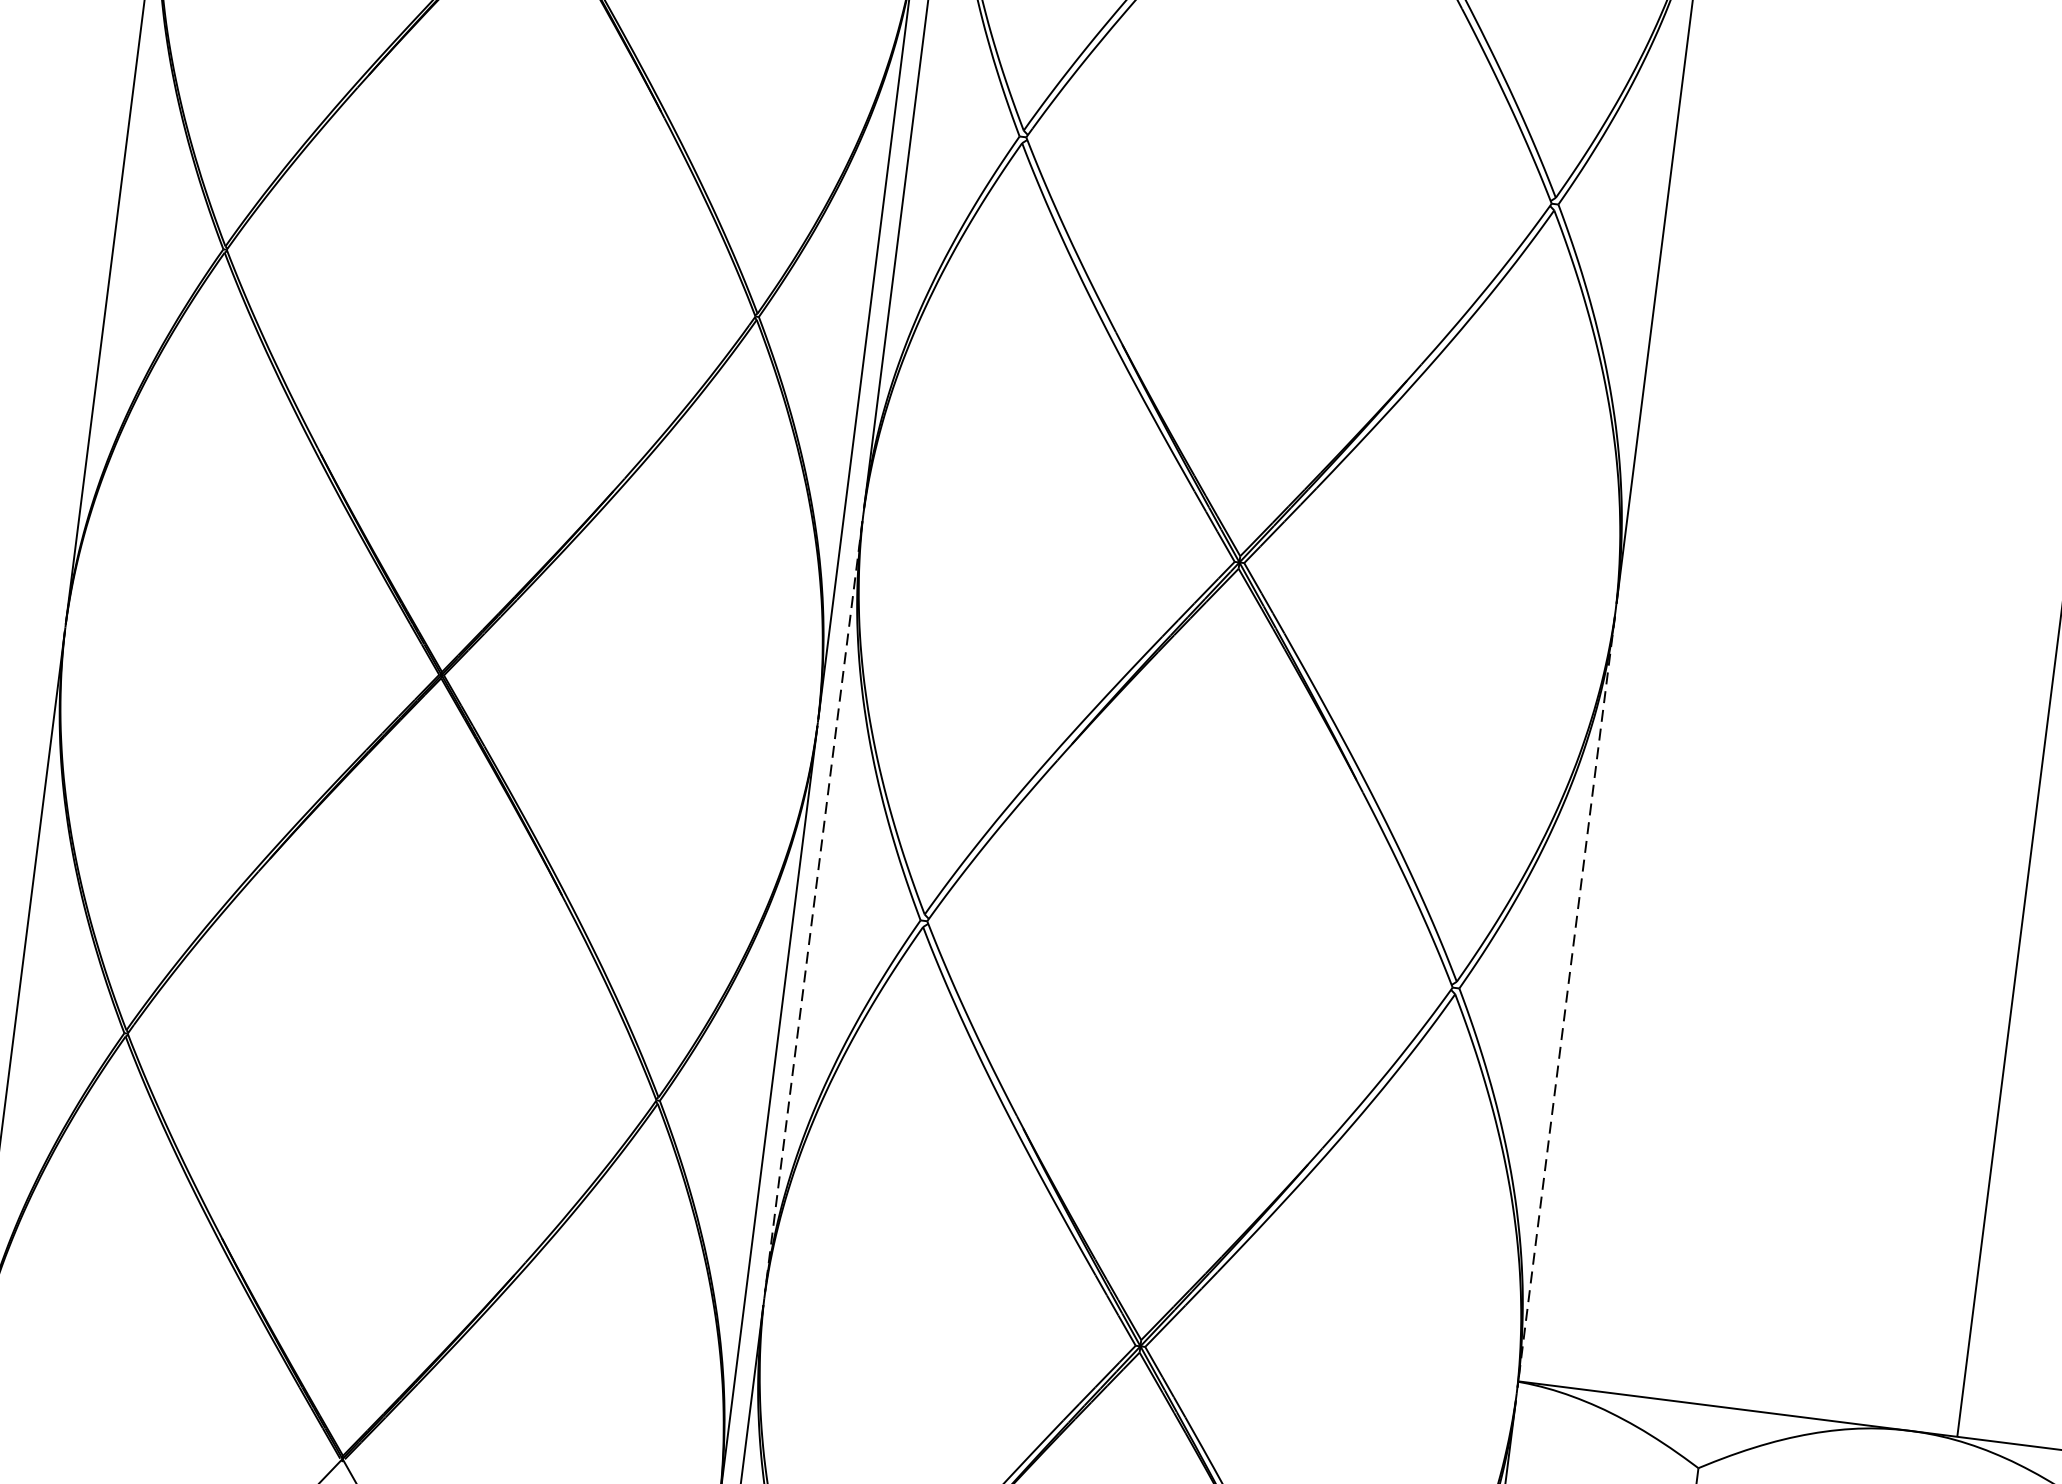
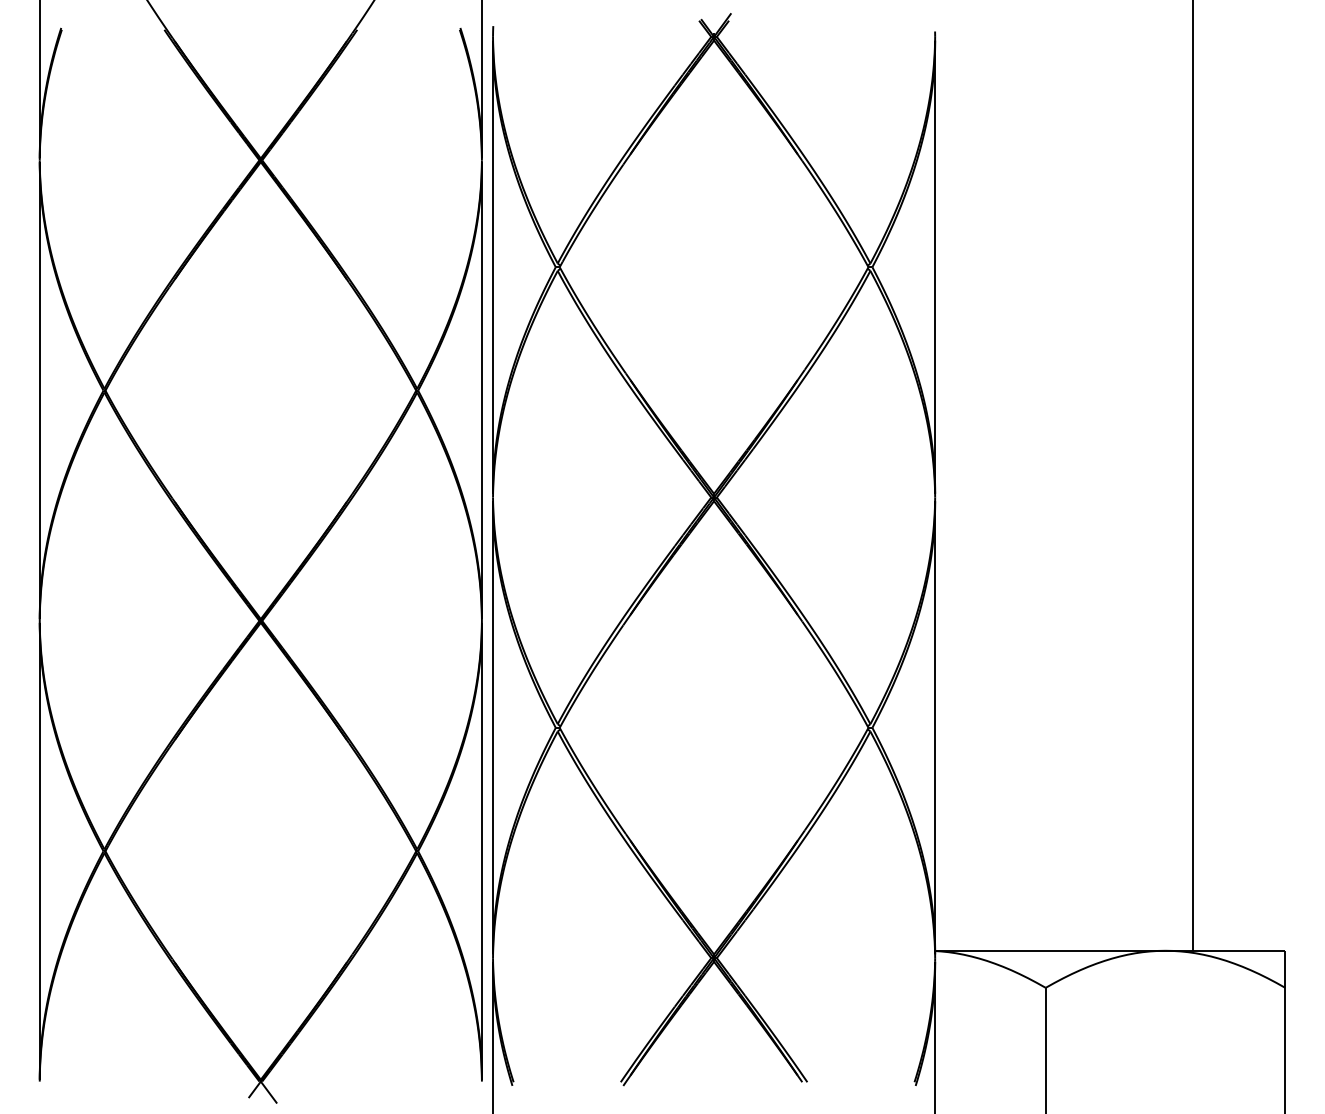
line: (812, 906) -> (492, 727), dashed -> solid
line: (1566, 1001) -> (935, 727), dashed -> solid

